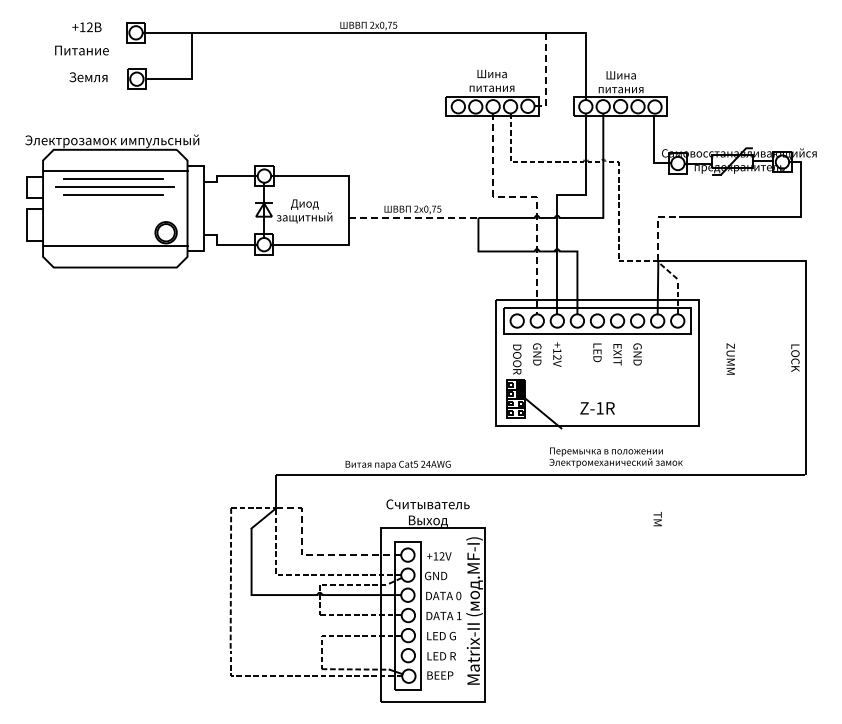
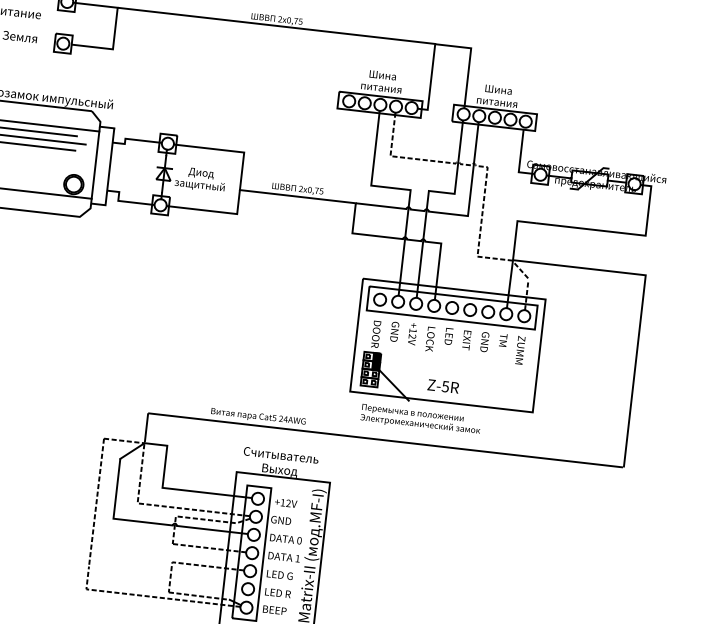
line: (545, 76) -> (430, 83), dashed -> solid
line: (532, 196) -> (406, 189), dashed -> solid
line: (413, 217) -> (297, 196), dashed -> solid
line: (658, 228) -> (516, 231), dashed -> solid
text: (795, 357) -> (430, 338), moved
text: (730, 358) -> (520, 349), moved
text: (599, 408) -> (445, 386), Z-1R -> Z-5R
text: (615, 457) -> (420, 419), moved
text: (657, 519) -> (503, 340), moved
line: (313, 555) -> (173, 489), dashed -> solid

